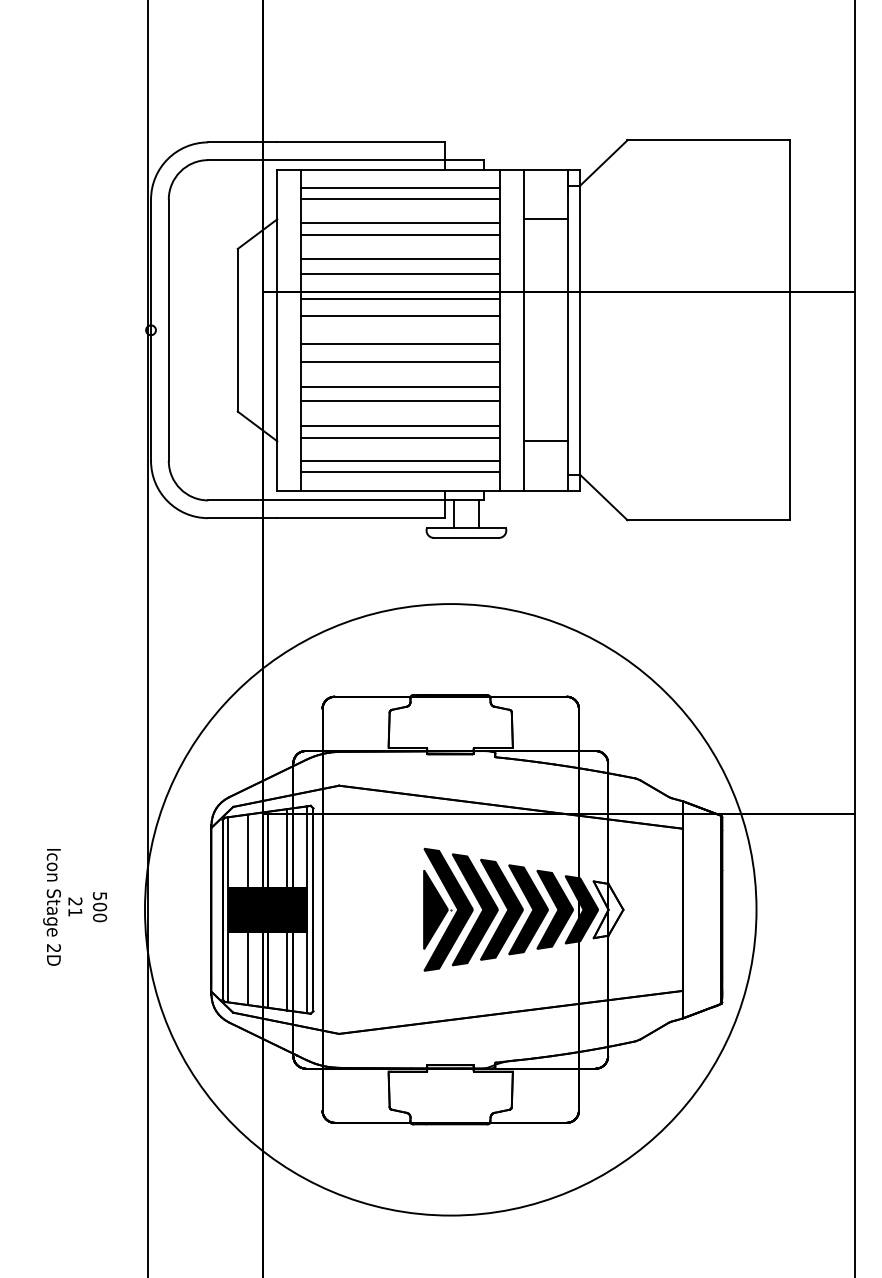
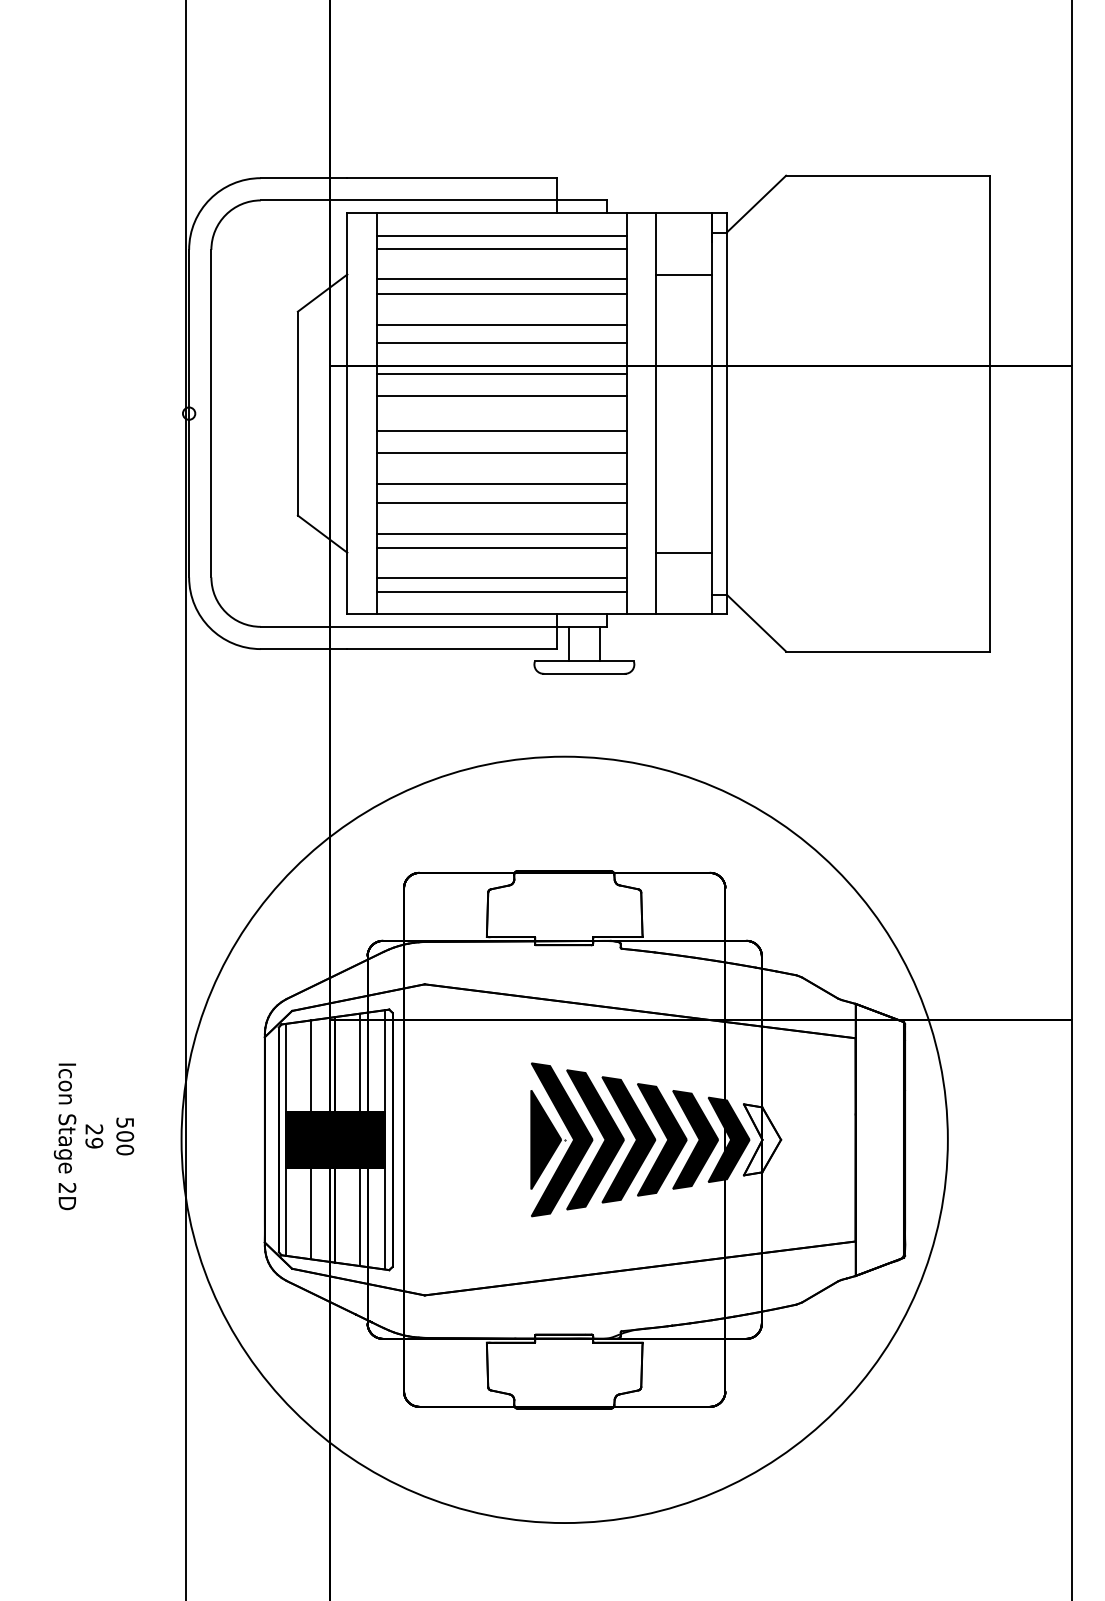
text: (75, 911) -> (94, 1142), 21 -> 29

